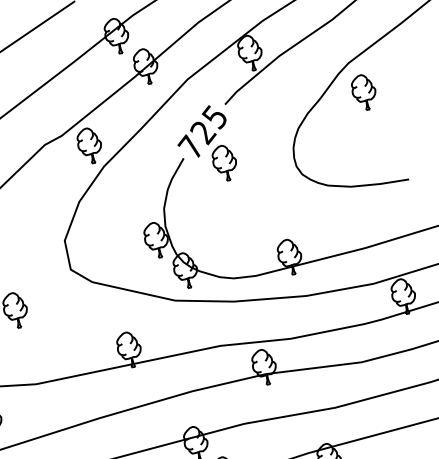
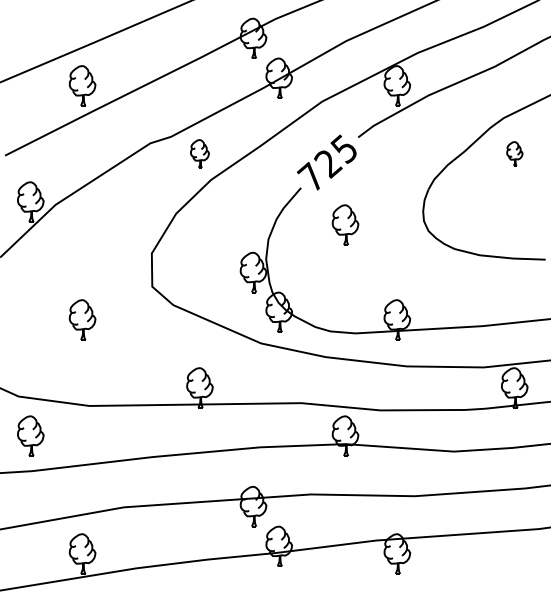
part: (363, 92) -> (514, 153), size x0.6
part: (89, 145) -> (199, 153), size x0.7
part: (224, 162) -> (345, 224), moved

